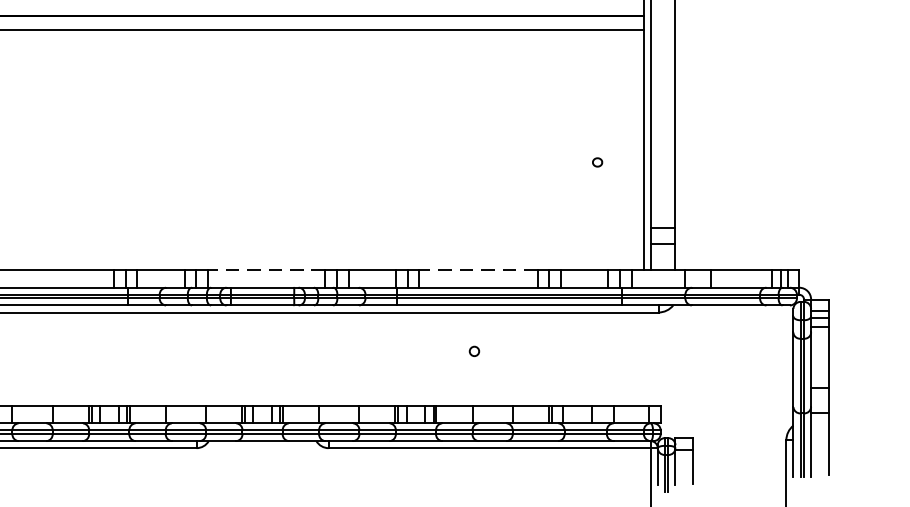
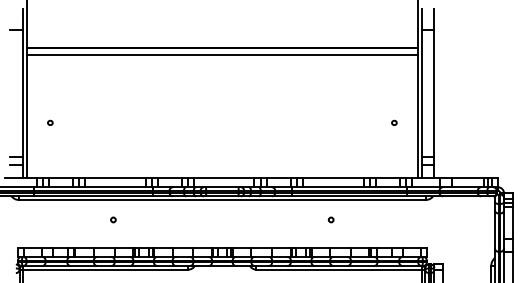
line: (264, 270) -> (223, 178), dashed -> solid
line: (477, 270) -> (332, 178), dashed -> solid
circle: (50, 350) -> (113, 219), added

